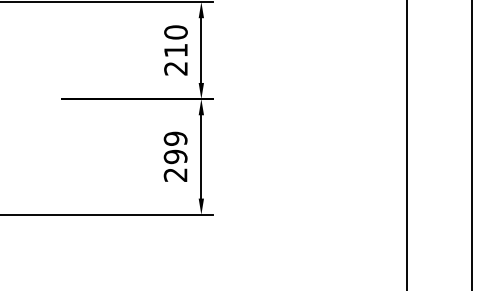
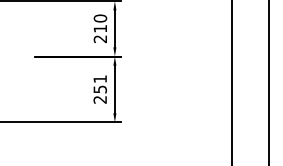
text: (174, 148) -> (99, 84), 299 -> 251

